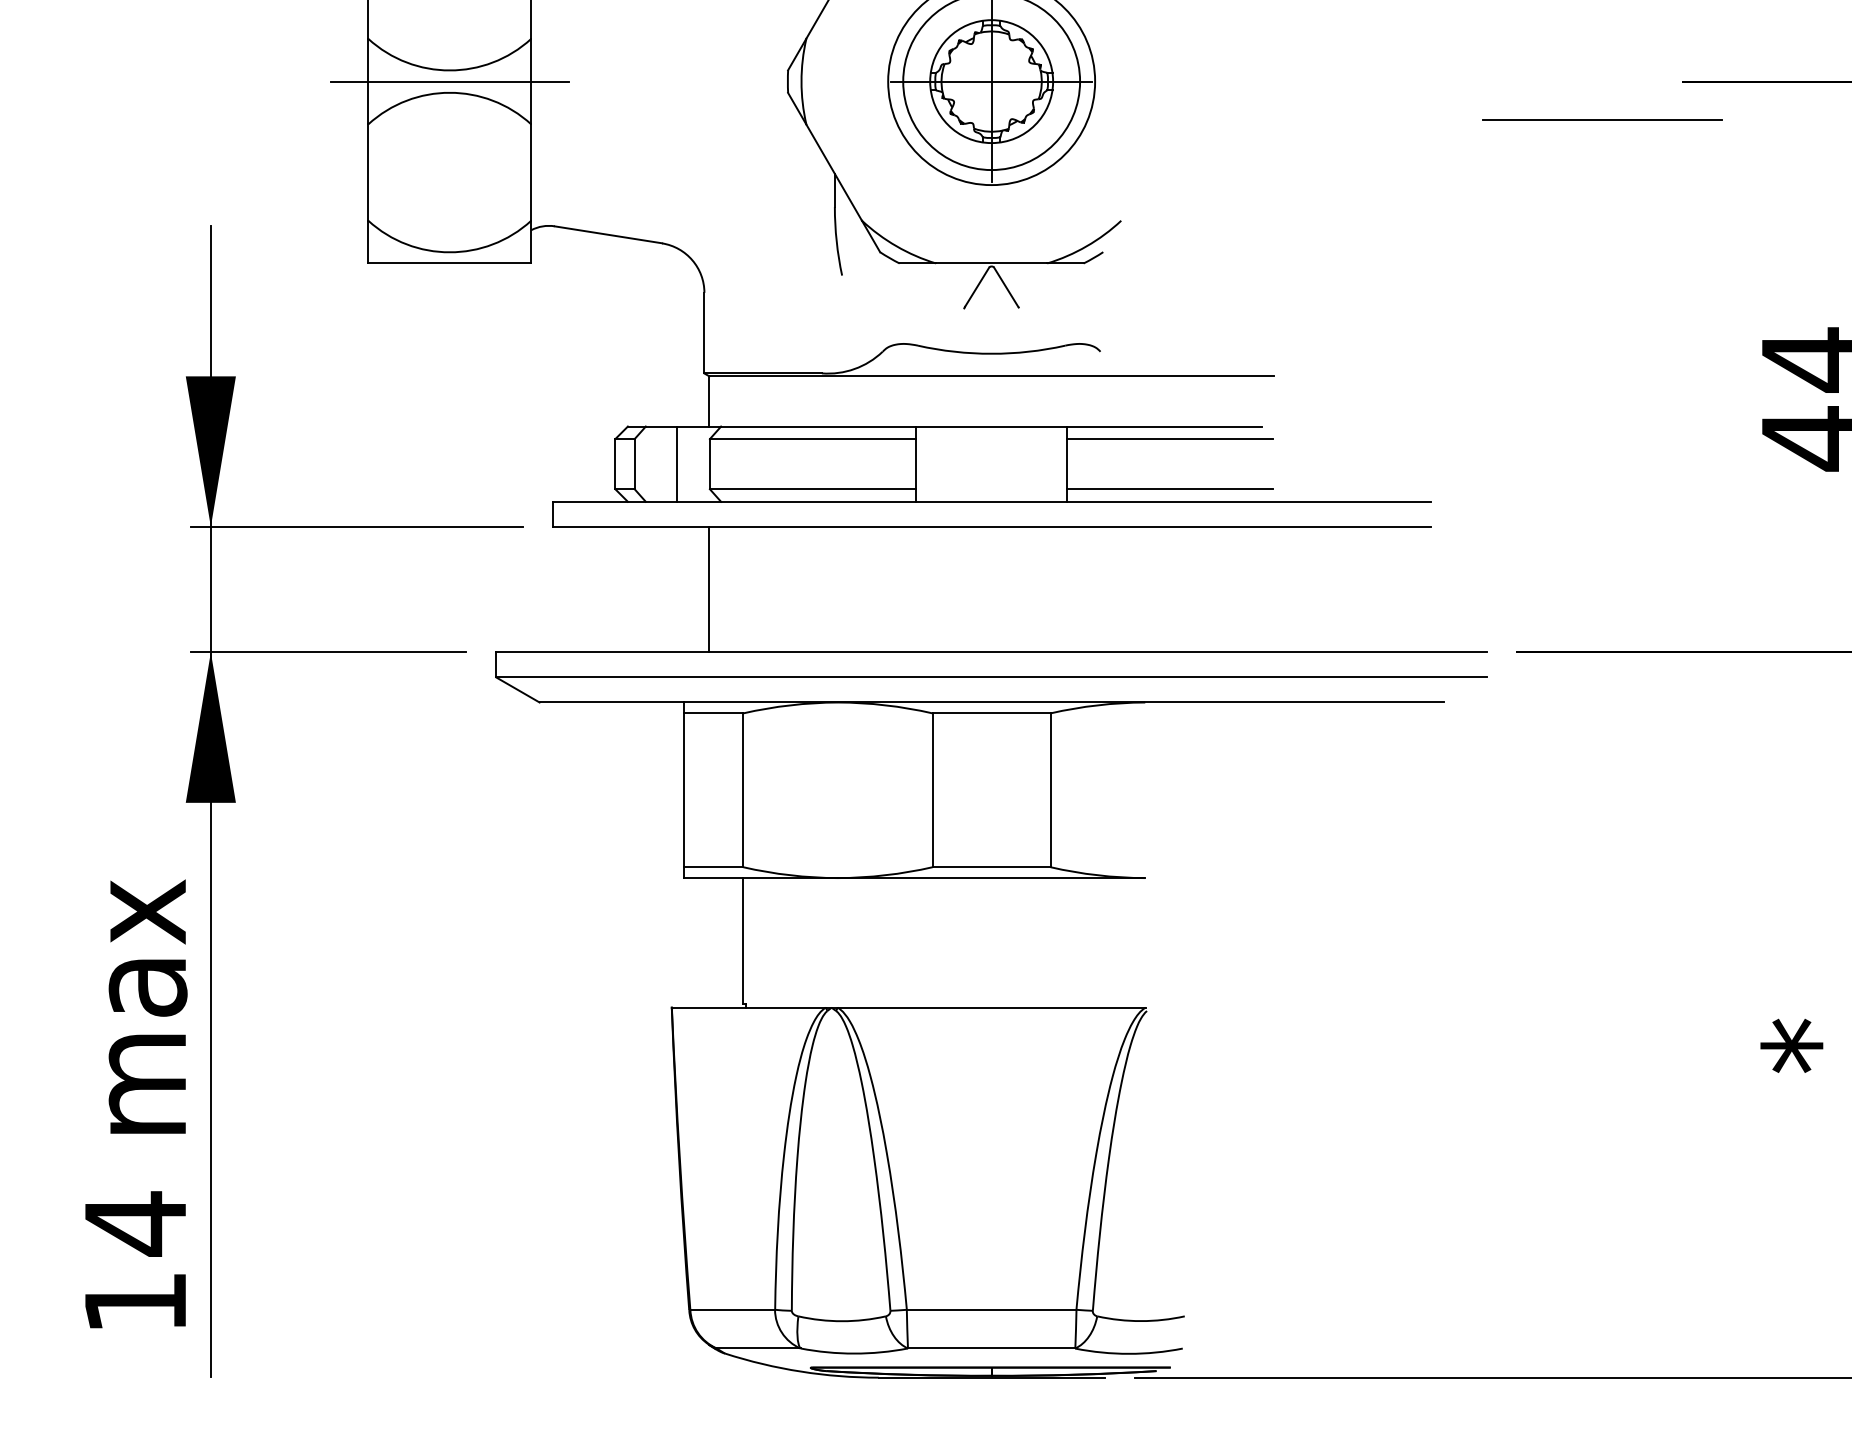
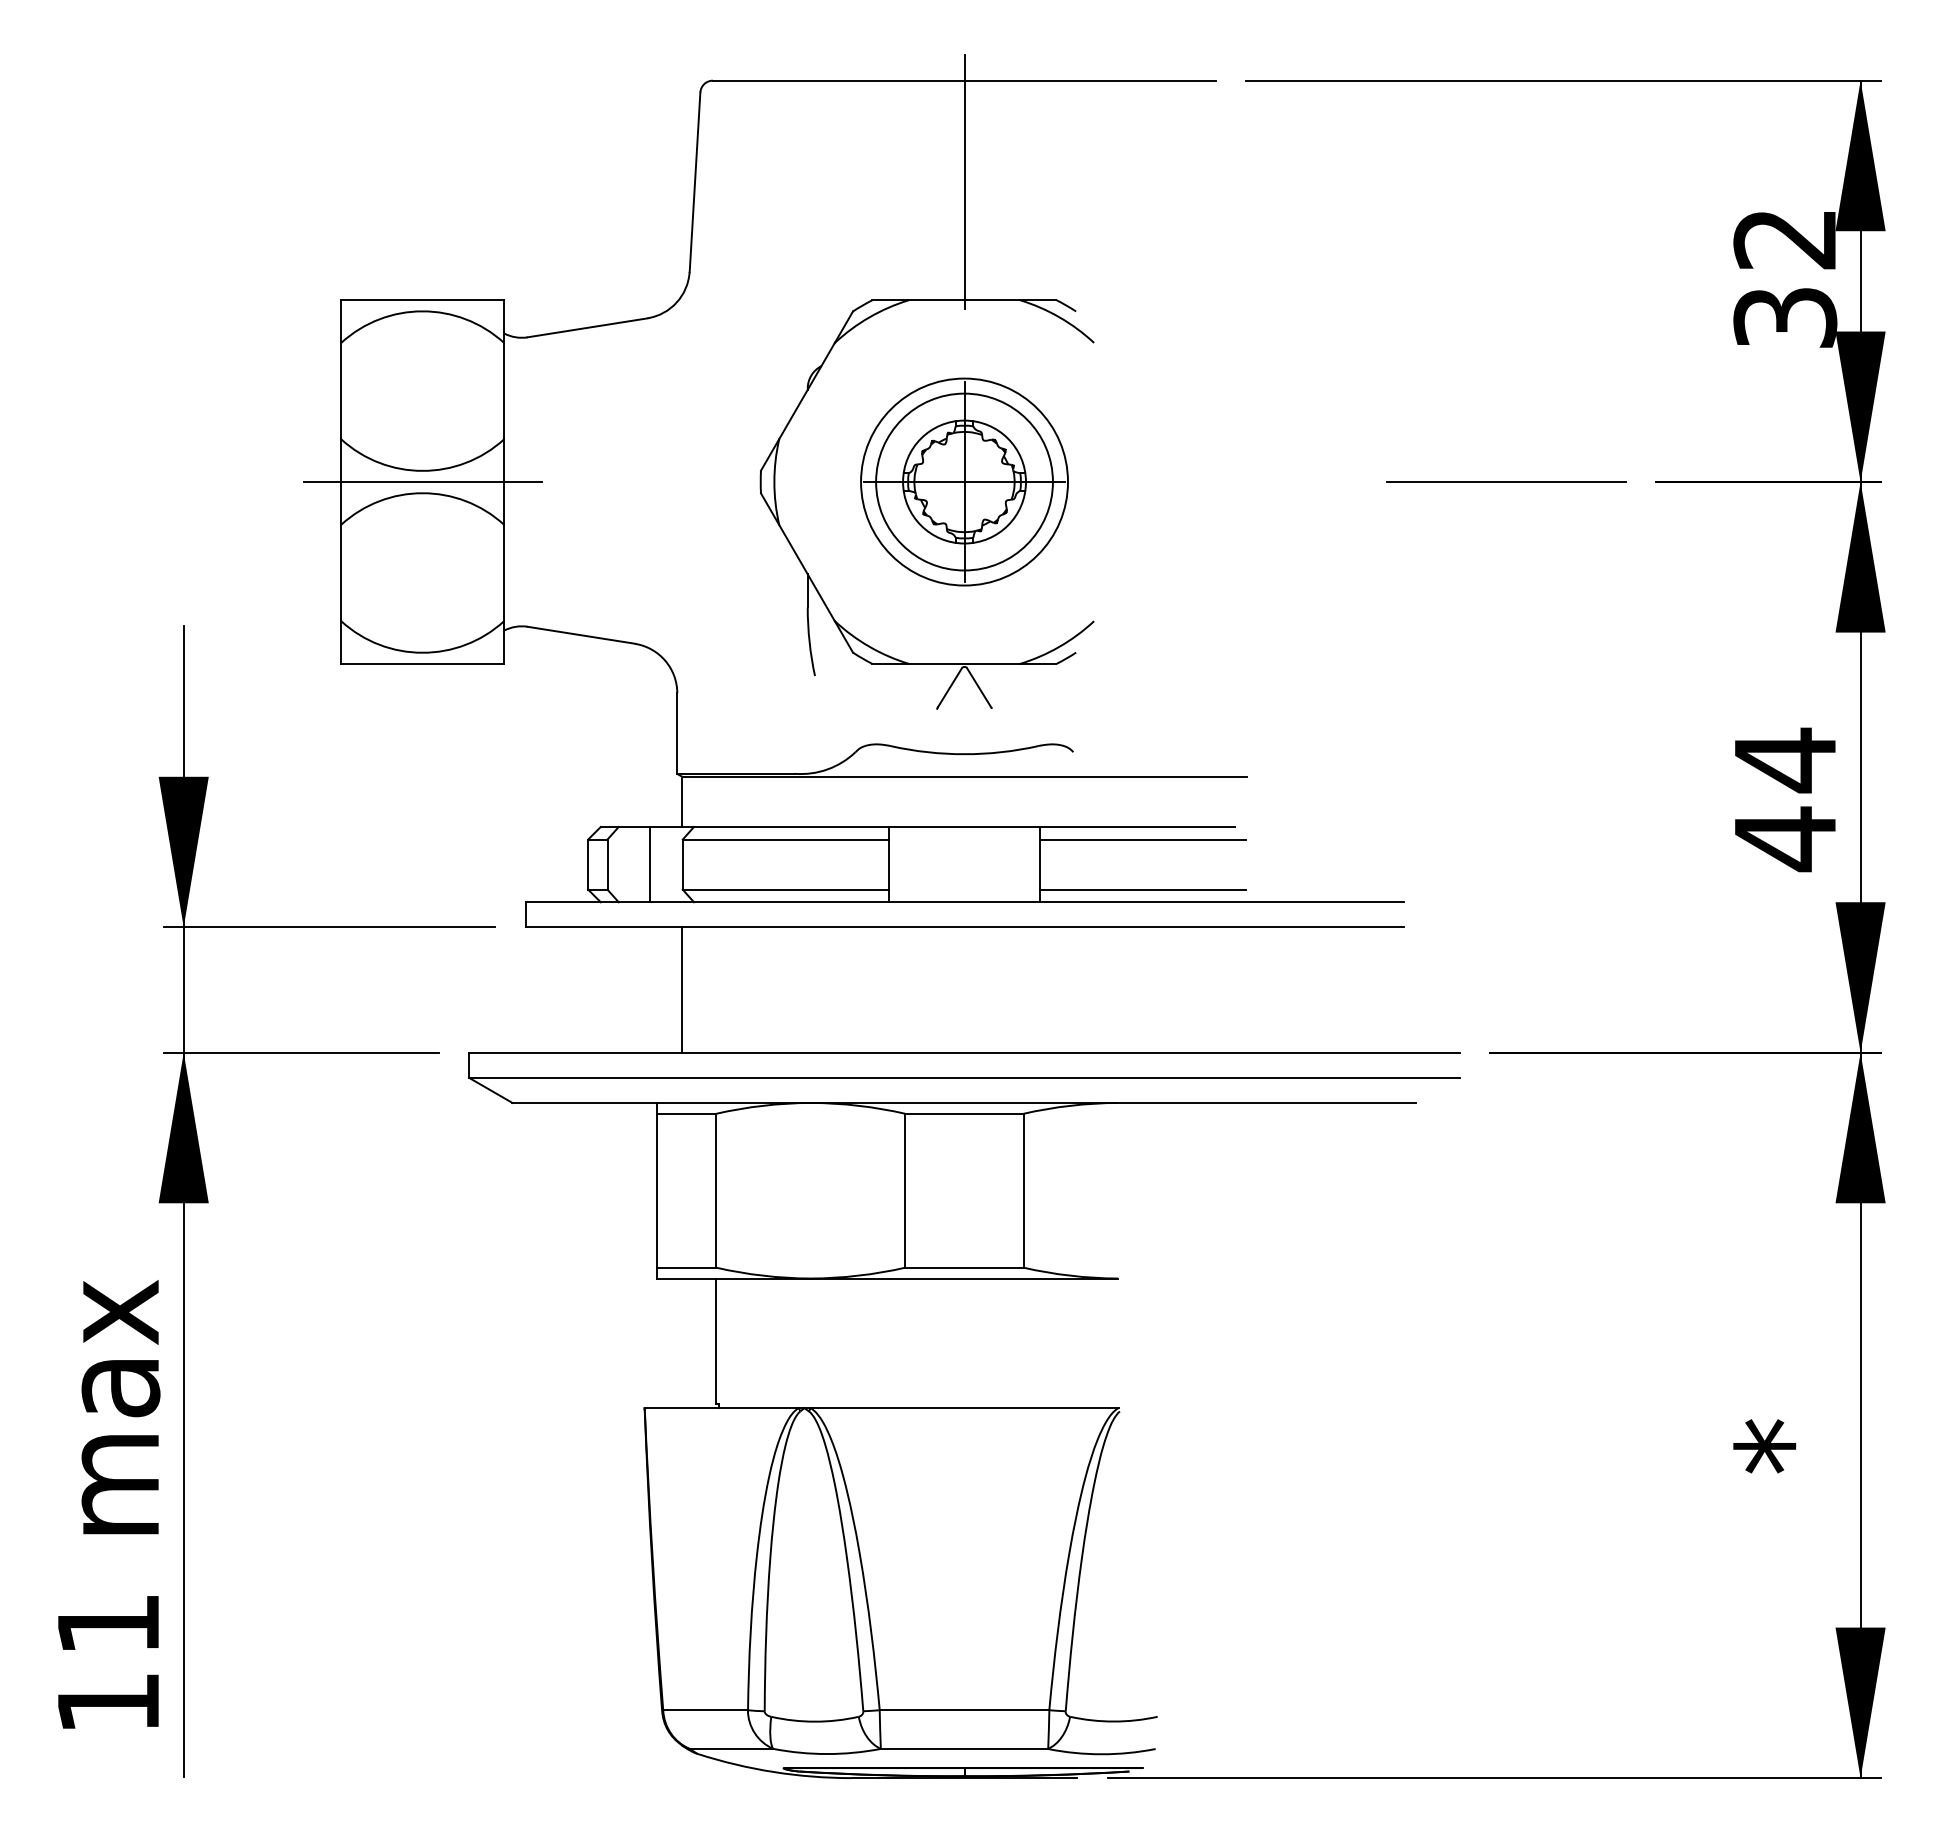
line: (1602, 119) -> (1506, 481), moved
text: (135, 1224) -> (108, 1624), 14 -> 11

